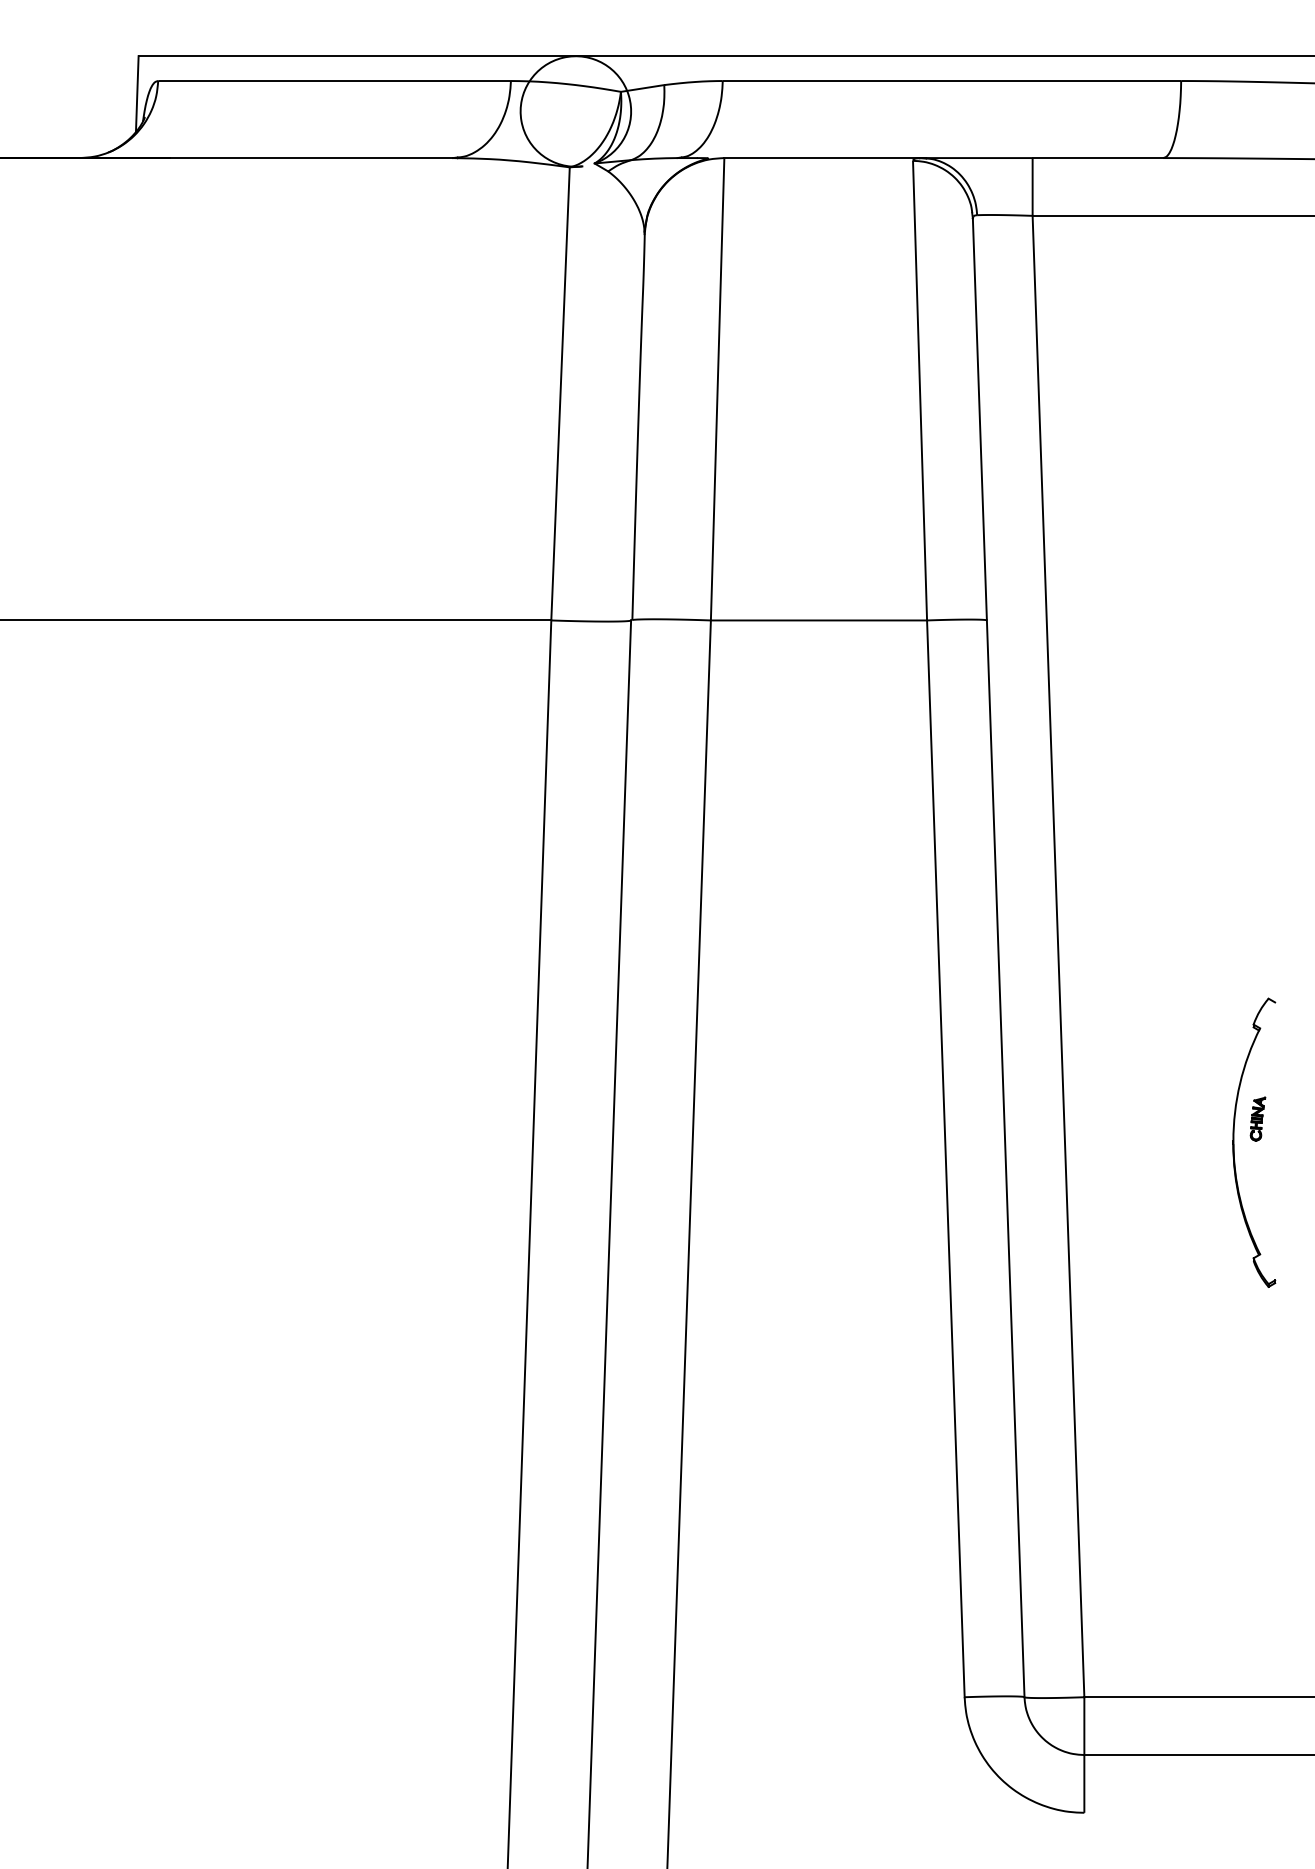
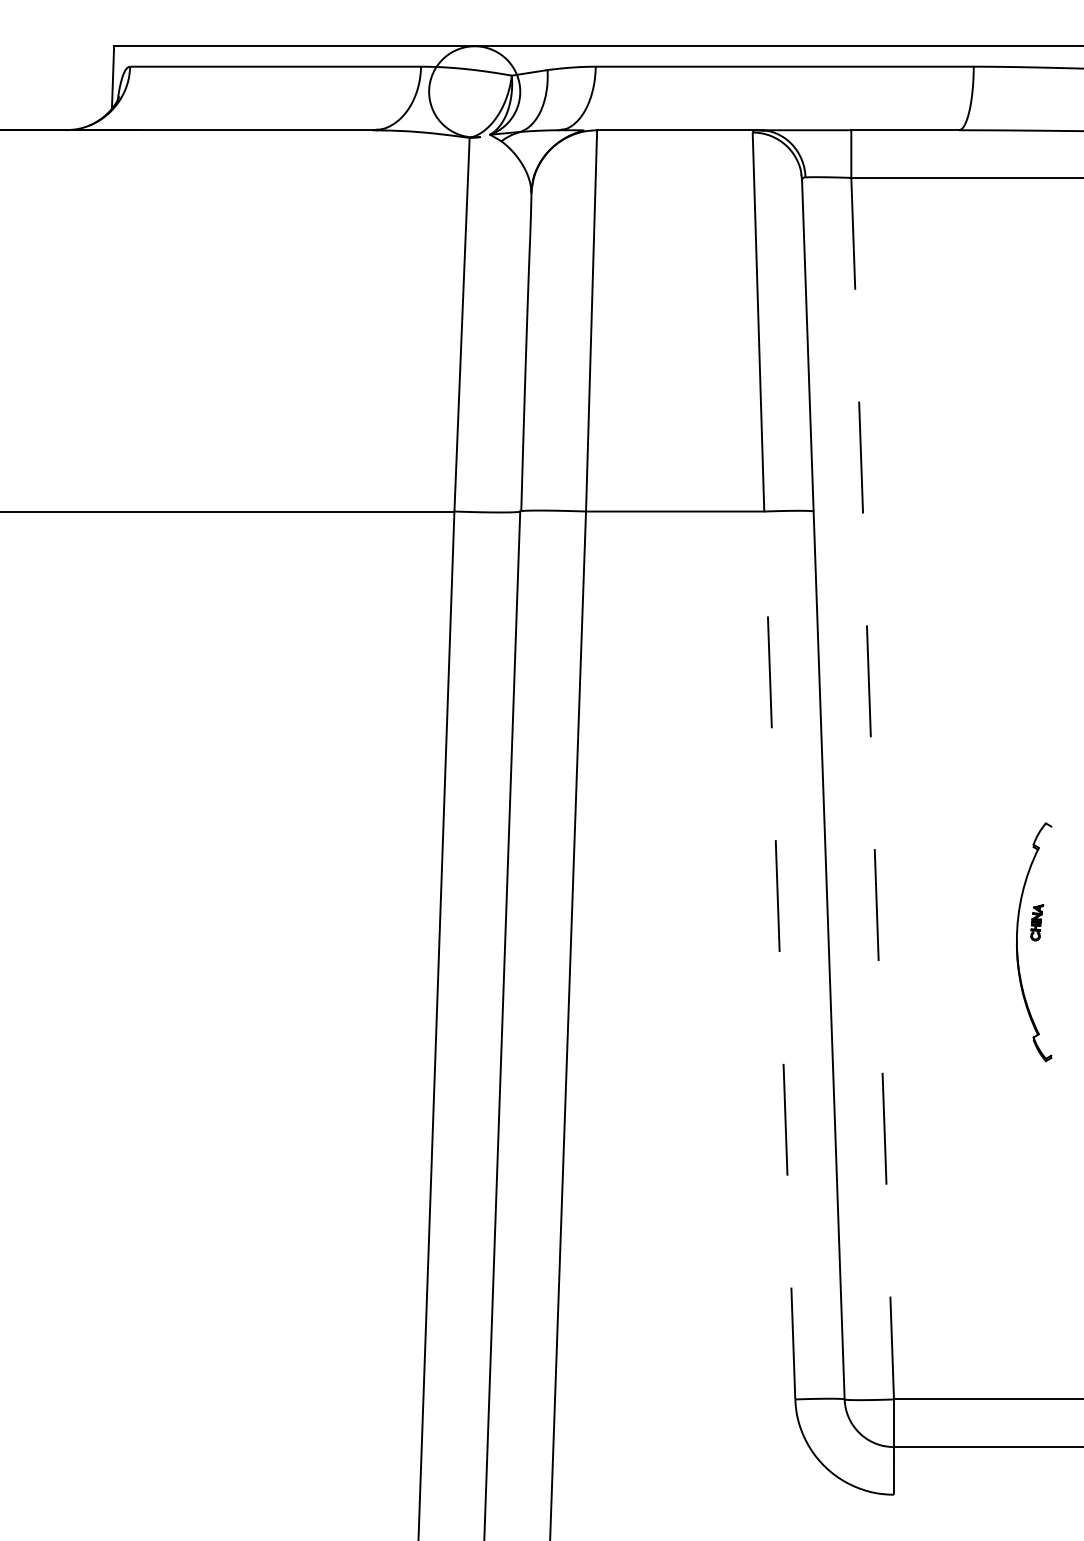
line: (1058, 957) -> (872, 789), solid -> dashed
line: (945, 1157) -> (779, 954), solid -> dashed

